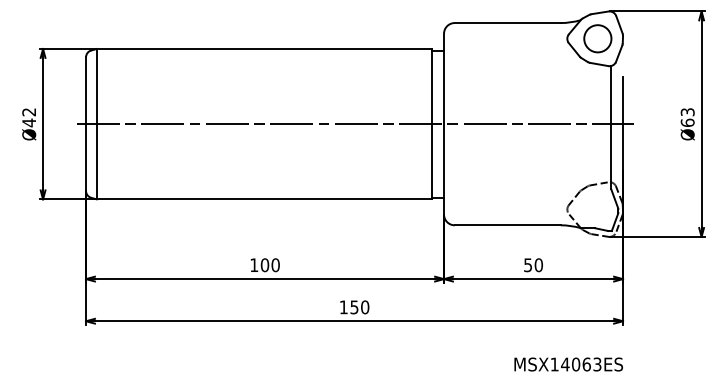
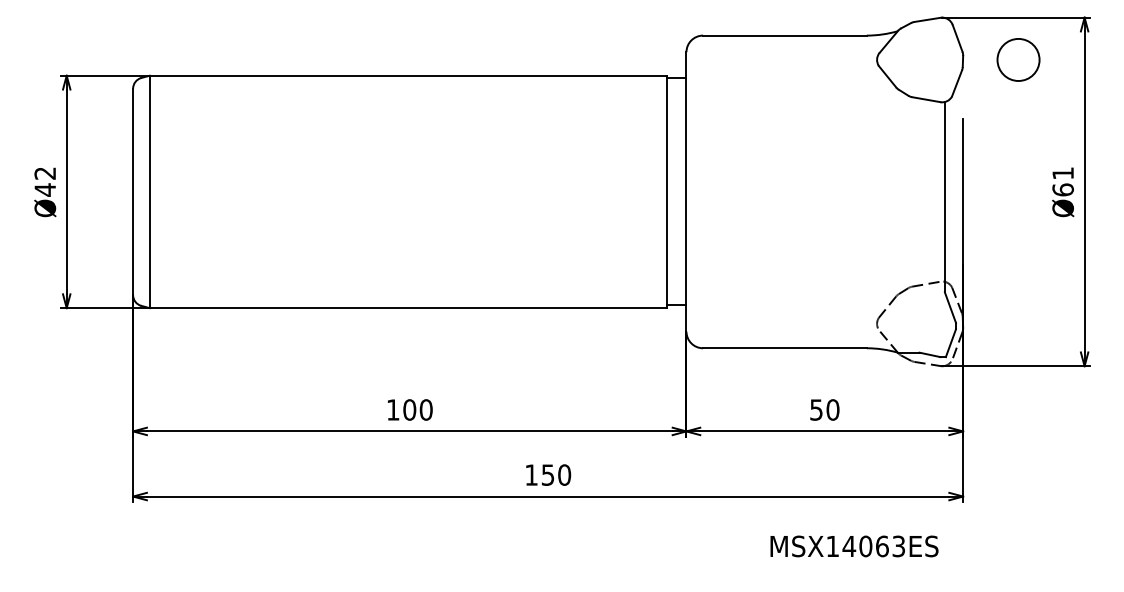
circle: (597, 38) -> (1017, 59), moved
text: (687, 112) -> (1062, 173), Ø63 -> Ø61
line: (354, 124) -> (548, 192), removed
text: (568, 364) -> (854, 546), moved

